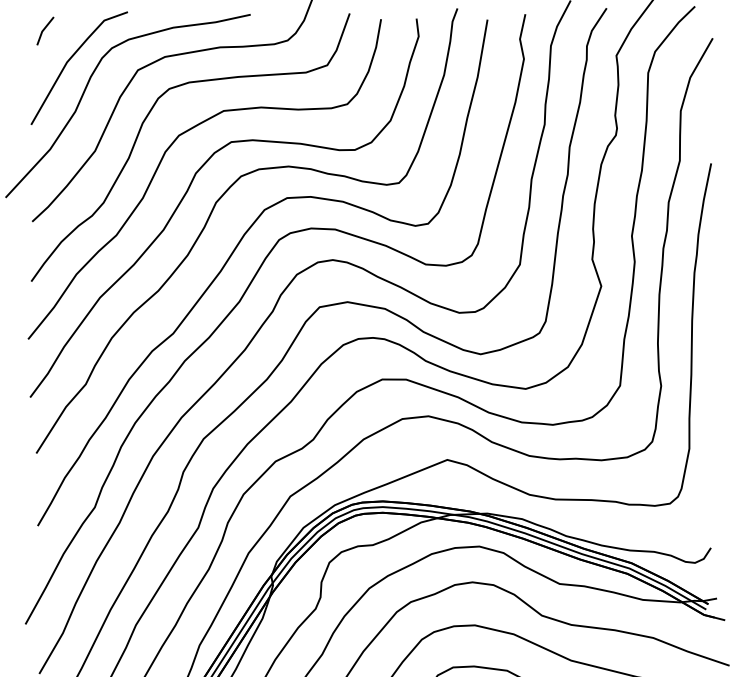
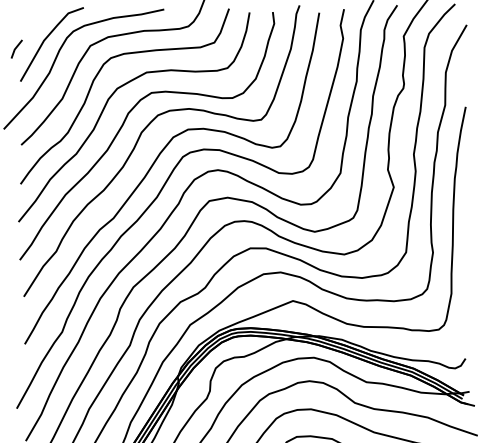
line: (44, 29) -> (16, 48), moved

